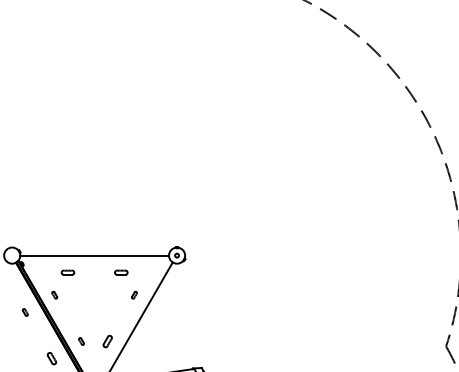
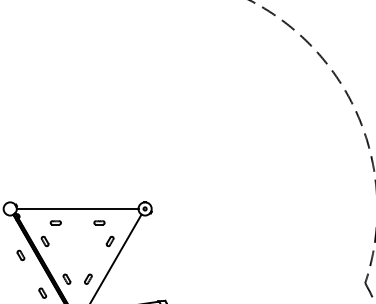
part: (54, 294) -> (44, 240), size x1.67
part: (134, 294) -> (110, 240), size x1.67
part: (25, 312) -> (21, 255), size x1.67
part: (81, 341) -> (66, 279), size x1.67

